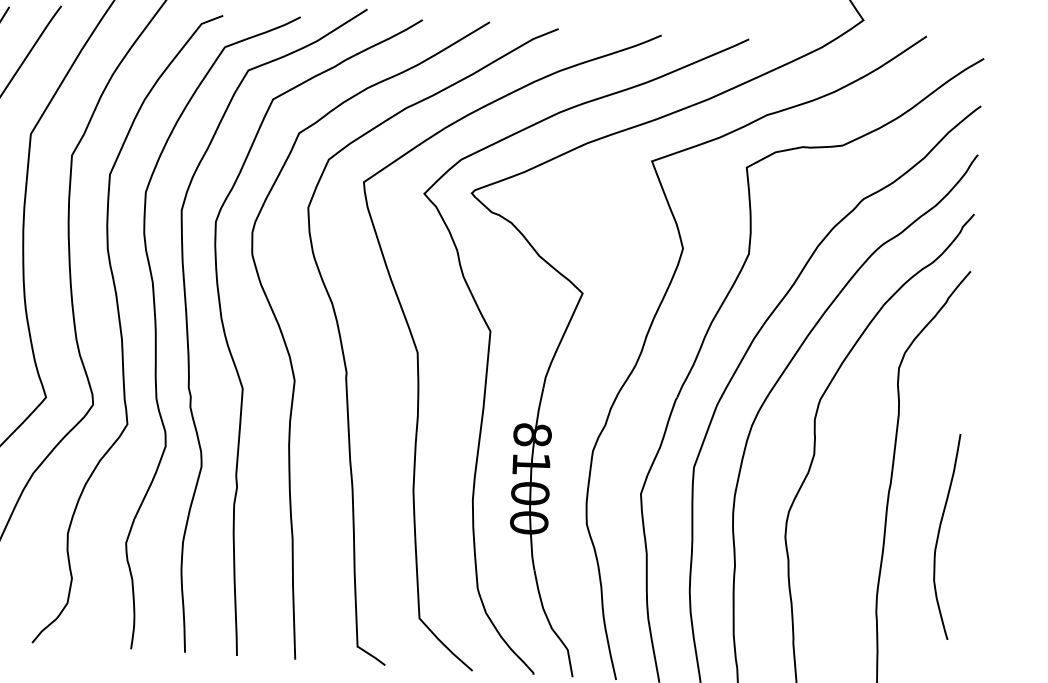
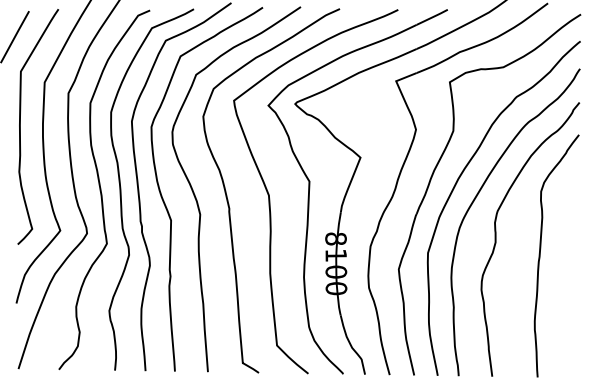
curve: (939, 536) -> (568, 285), removed

